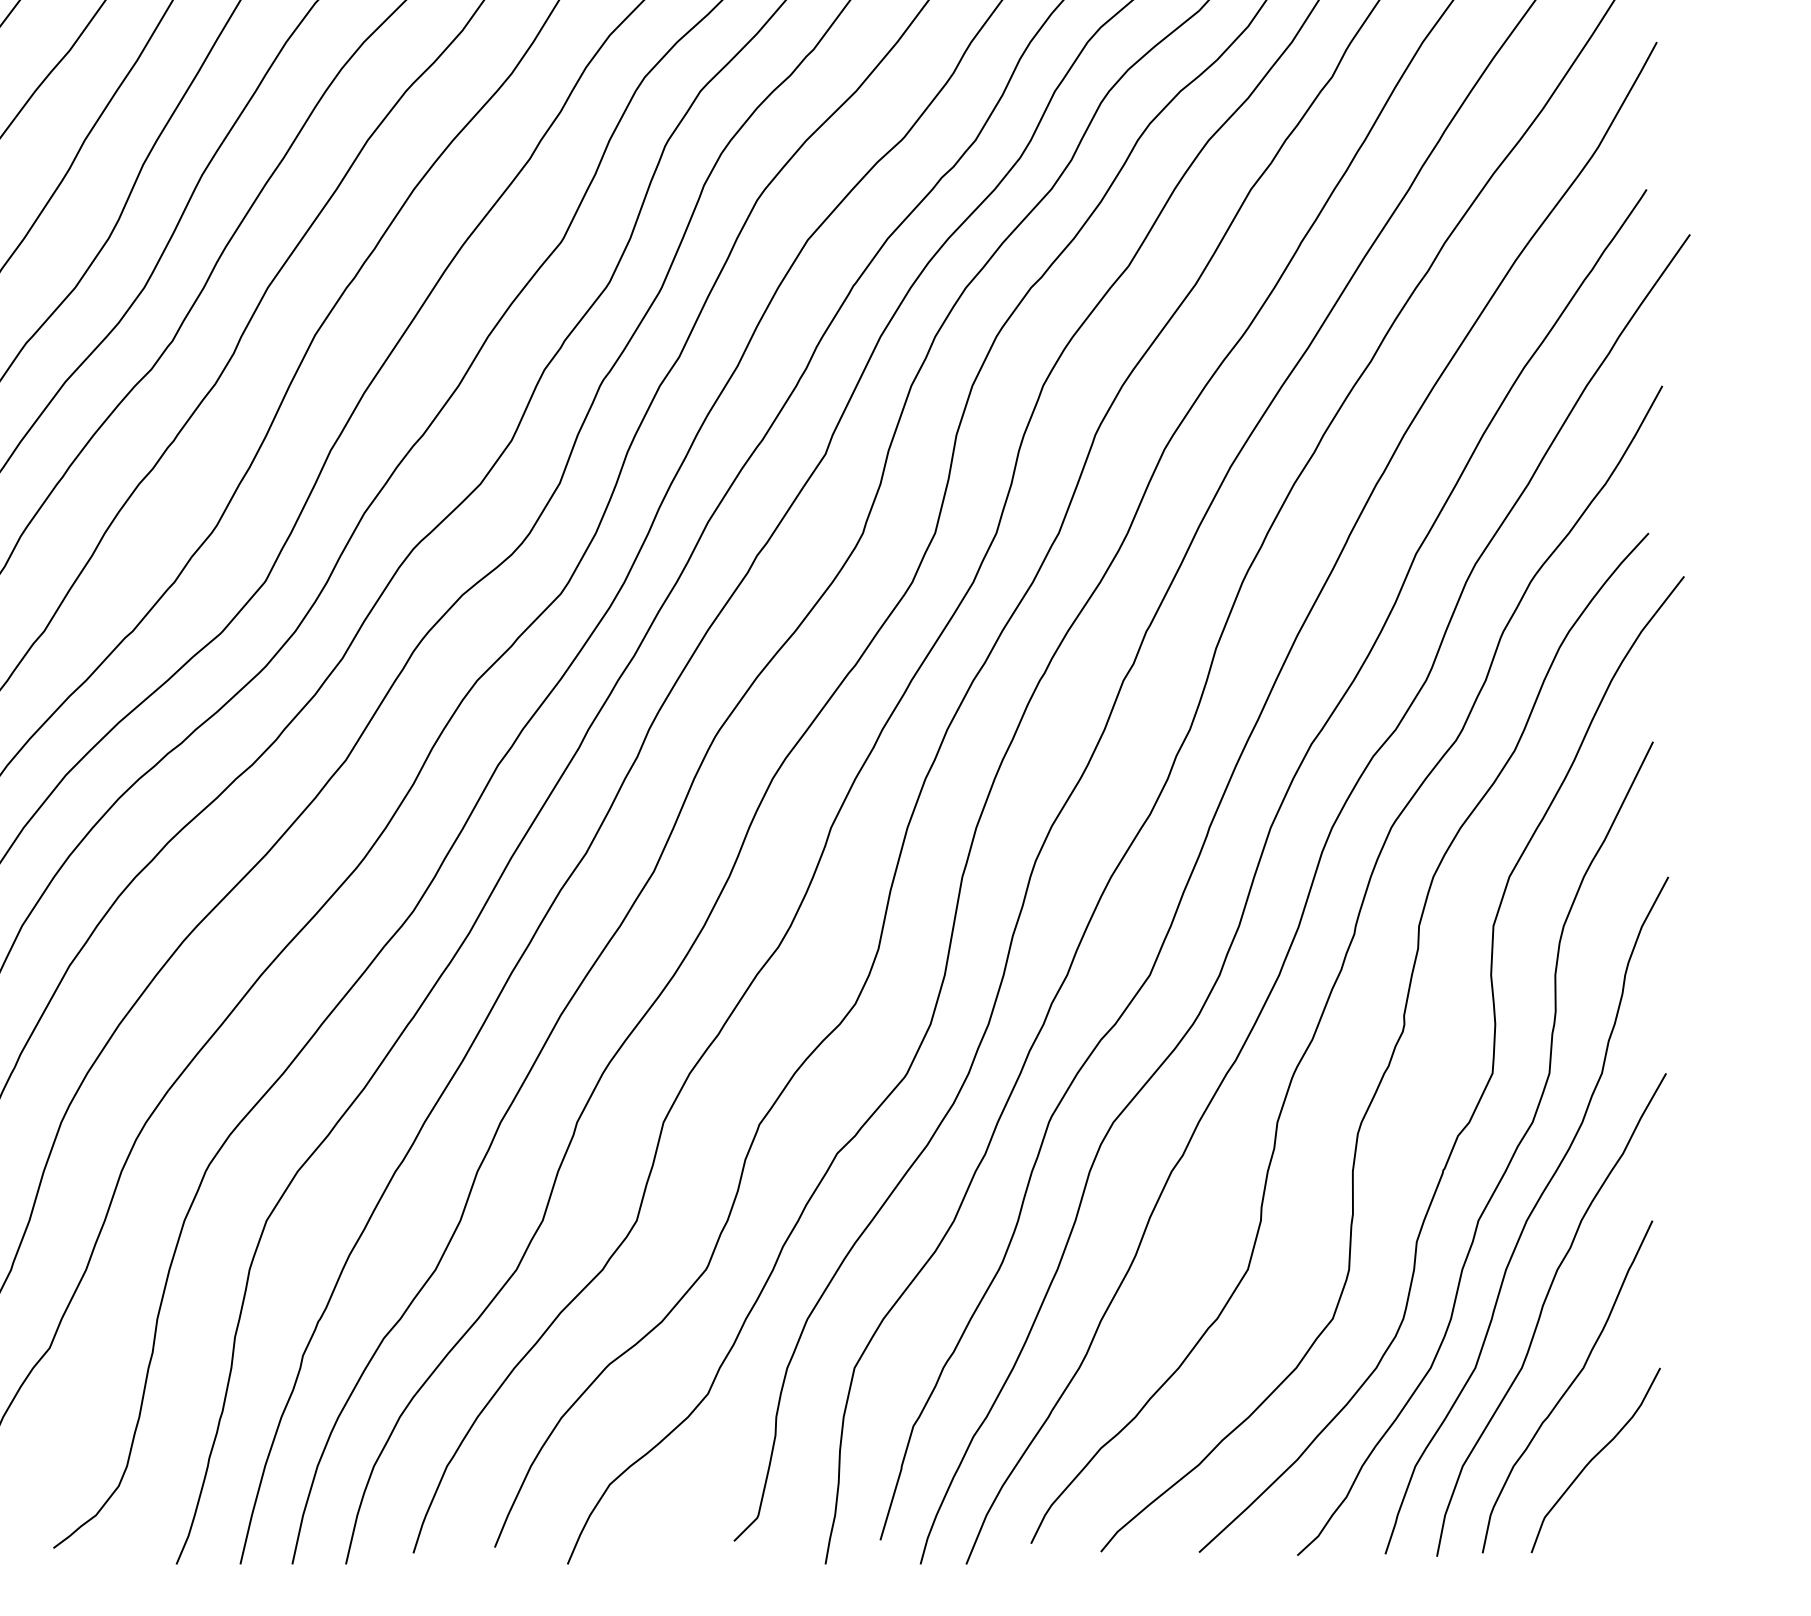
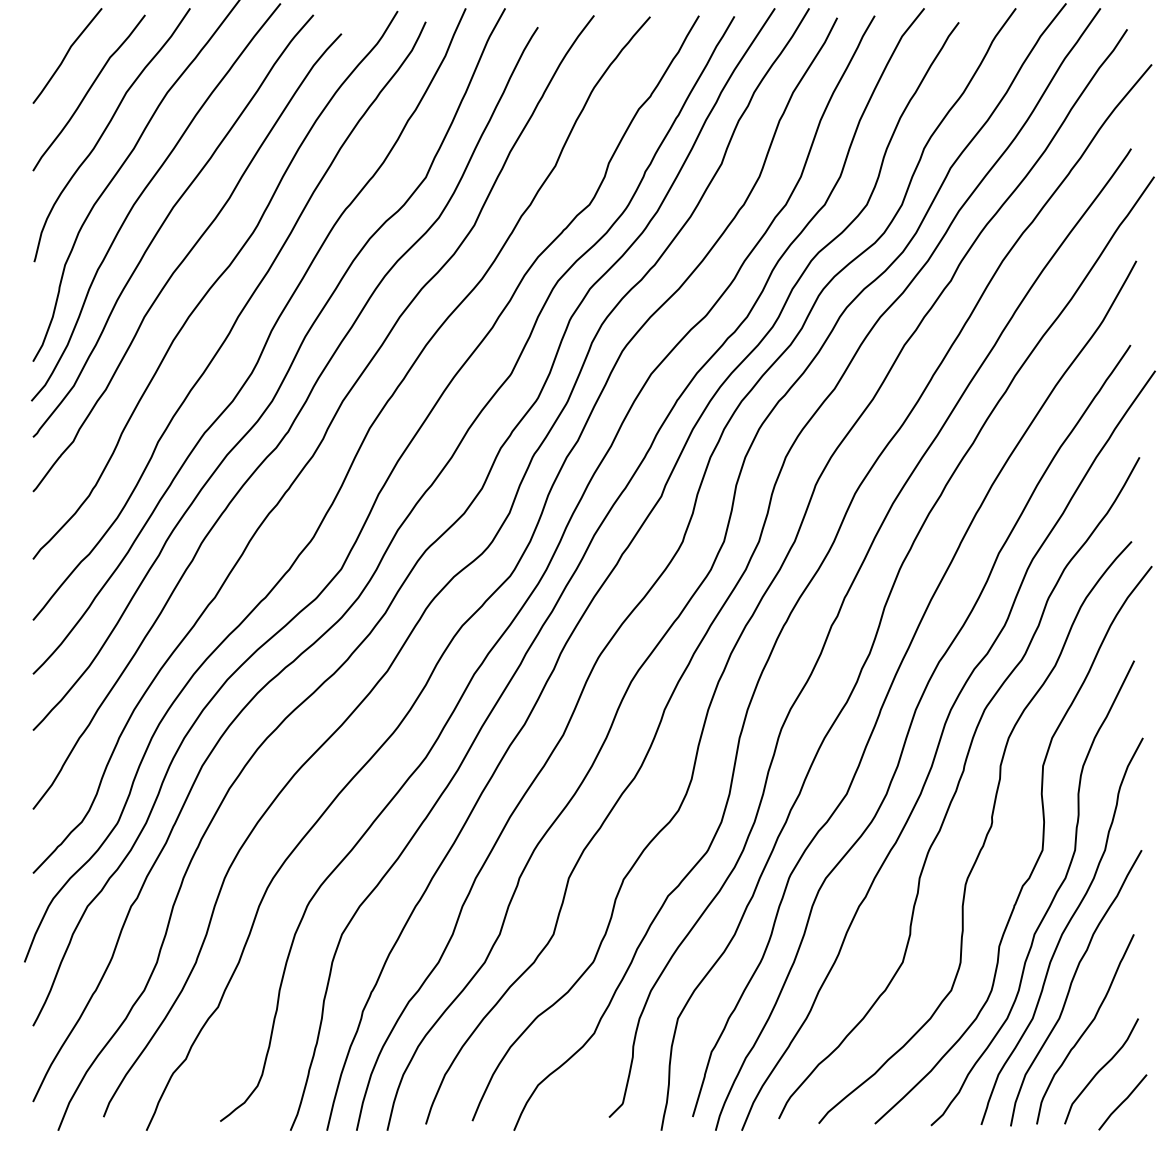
line: (1632, 1514) -> (1122, 1102), added

